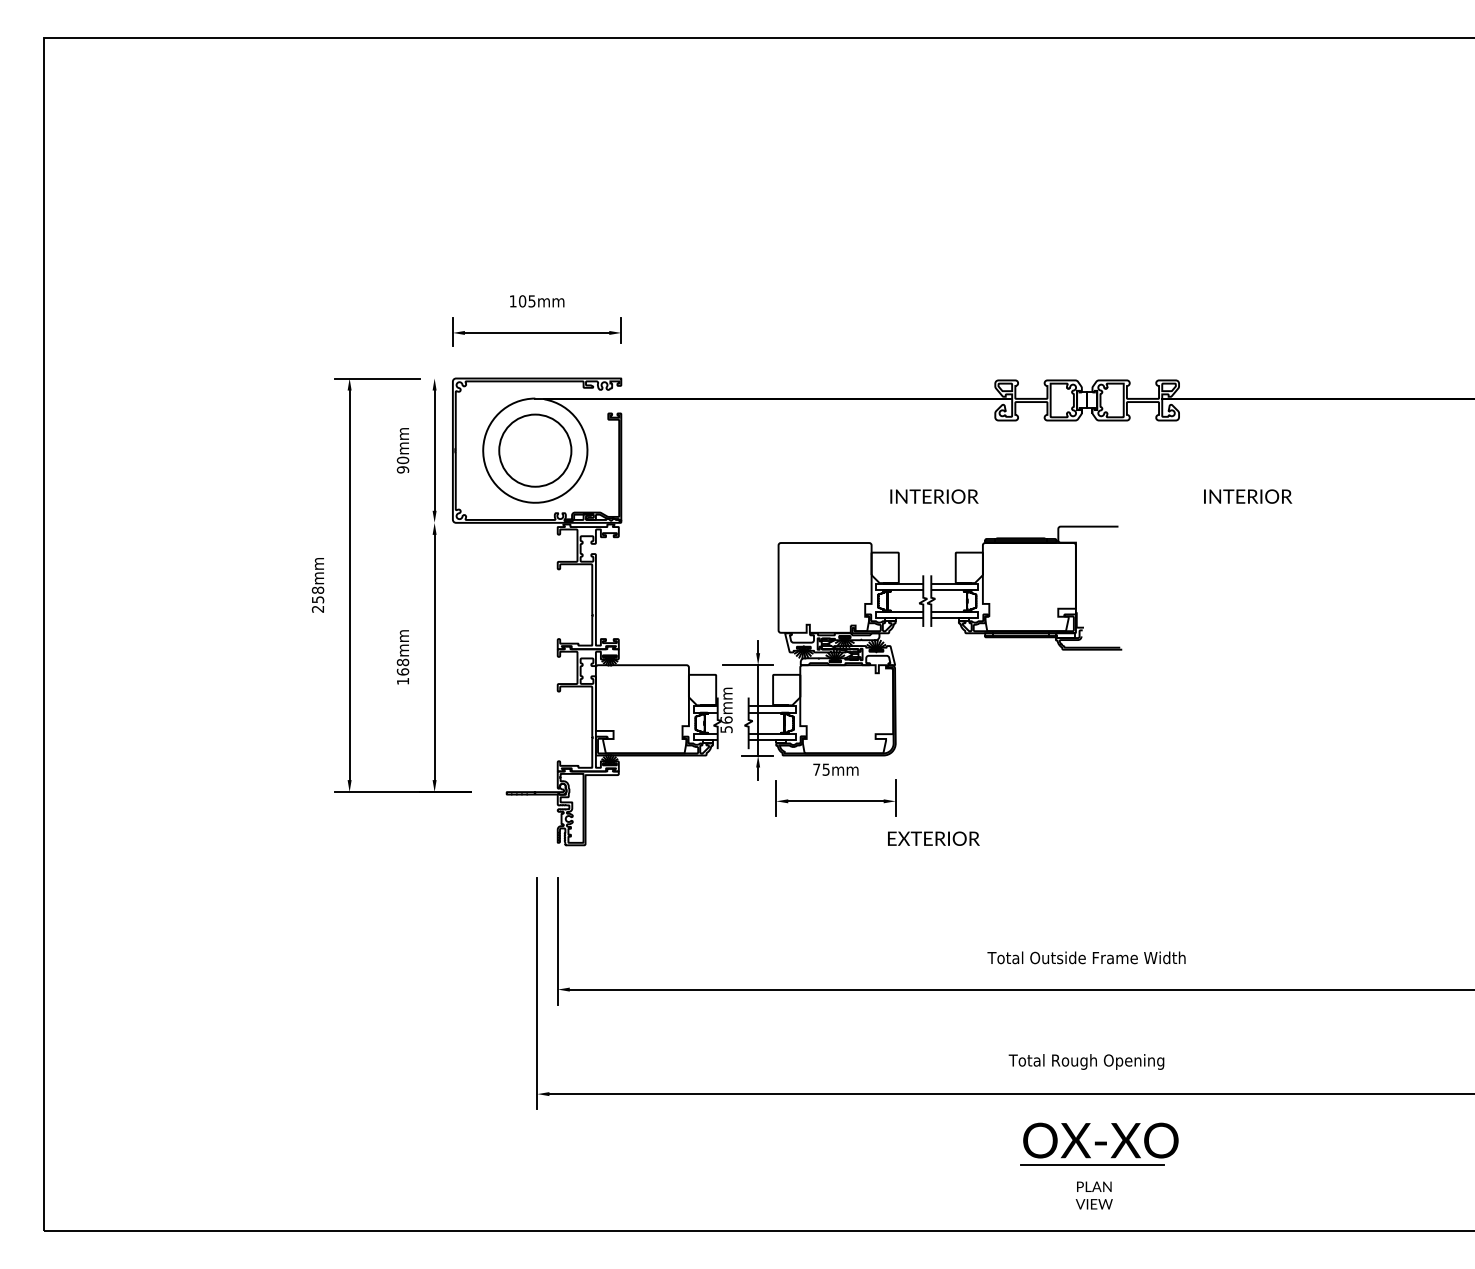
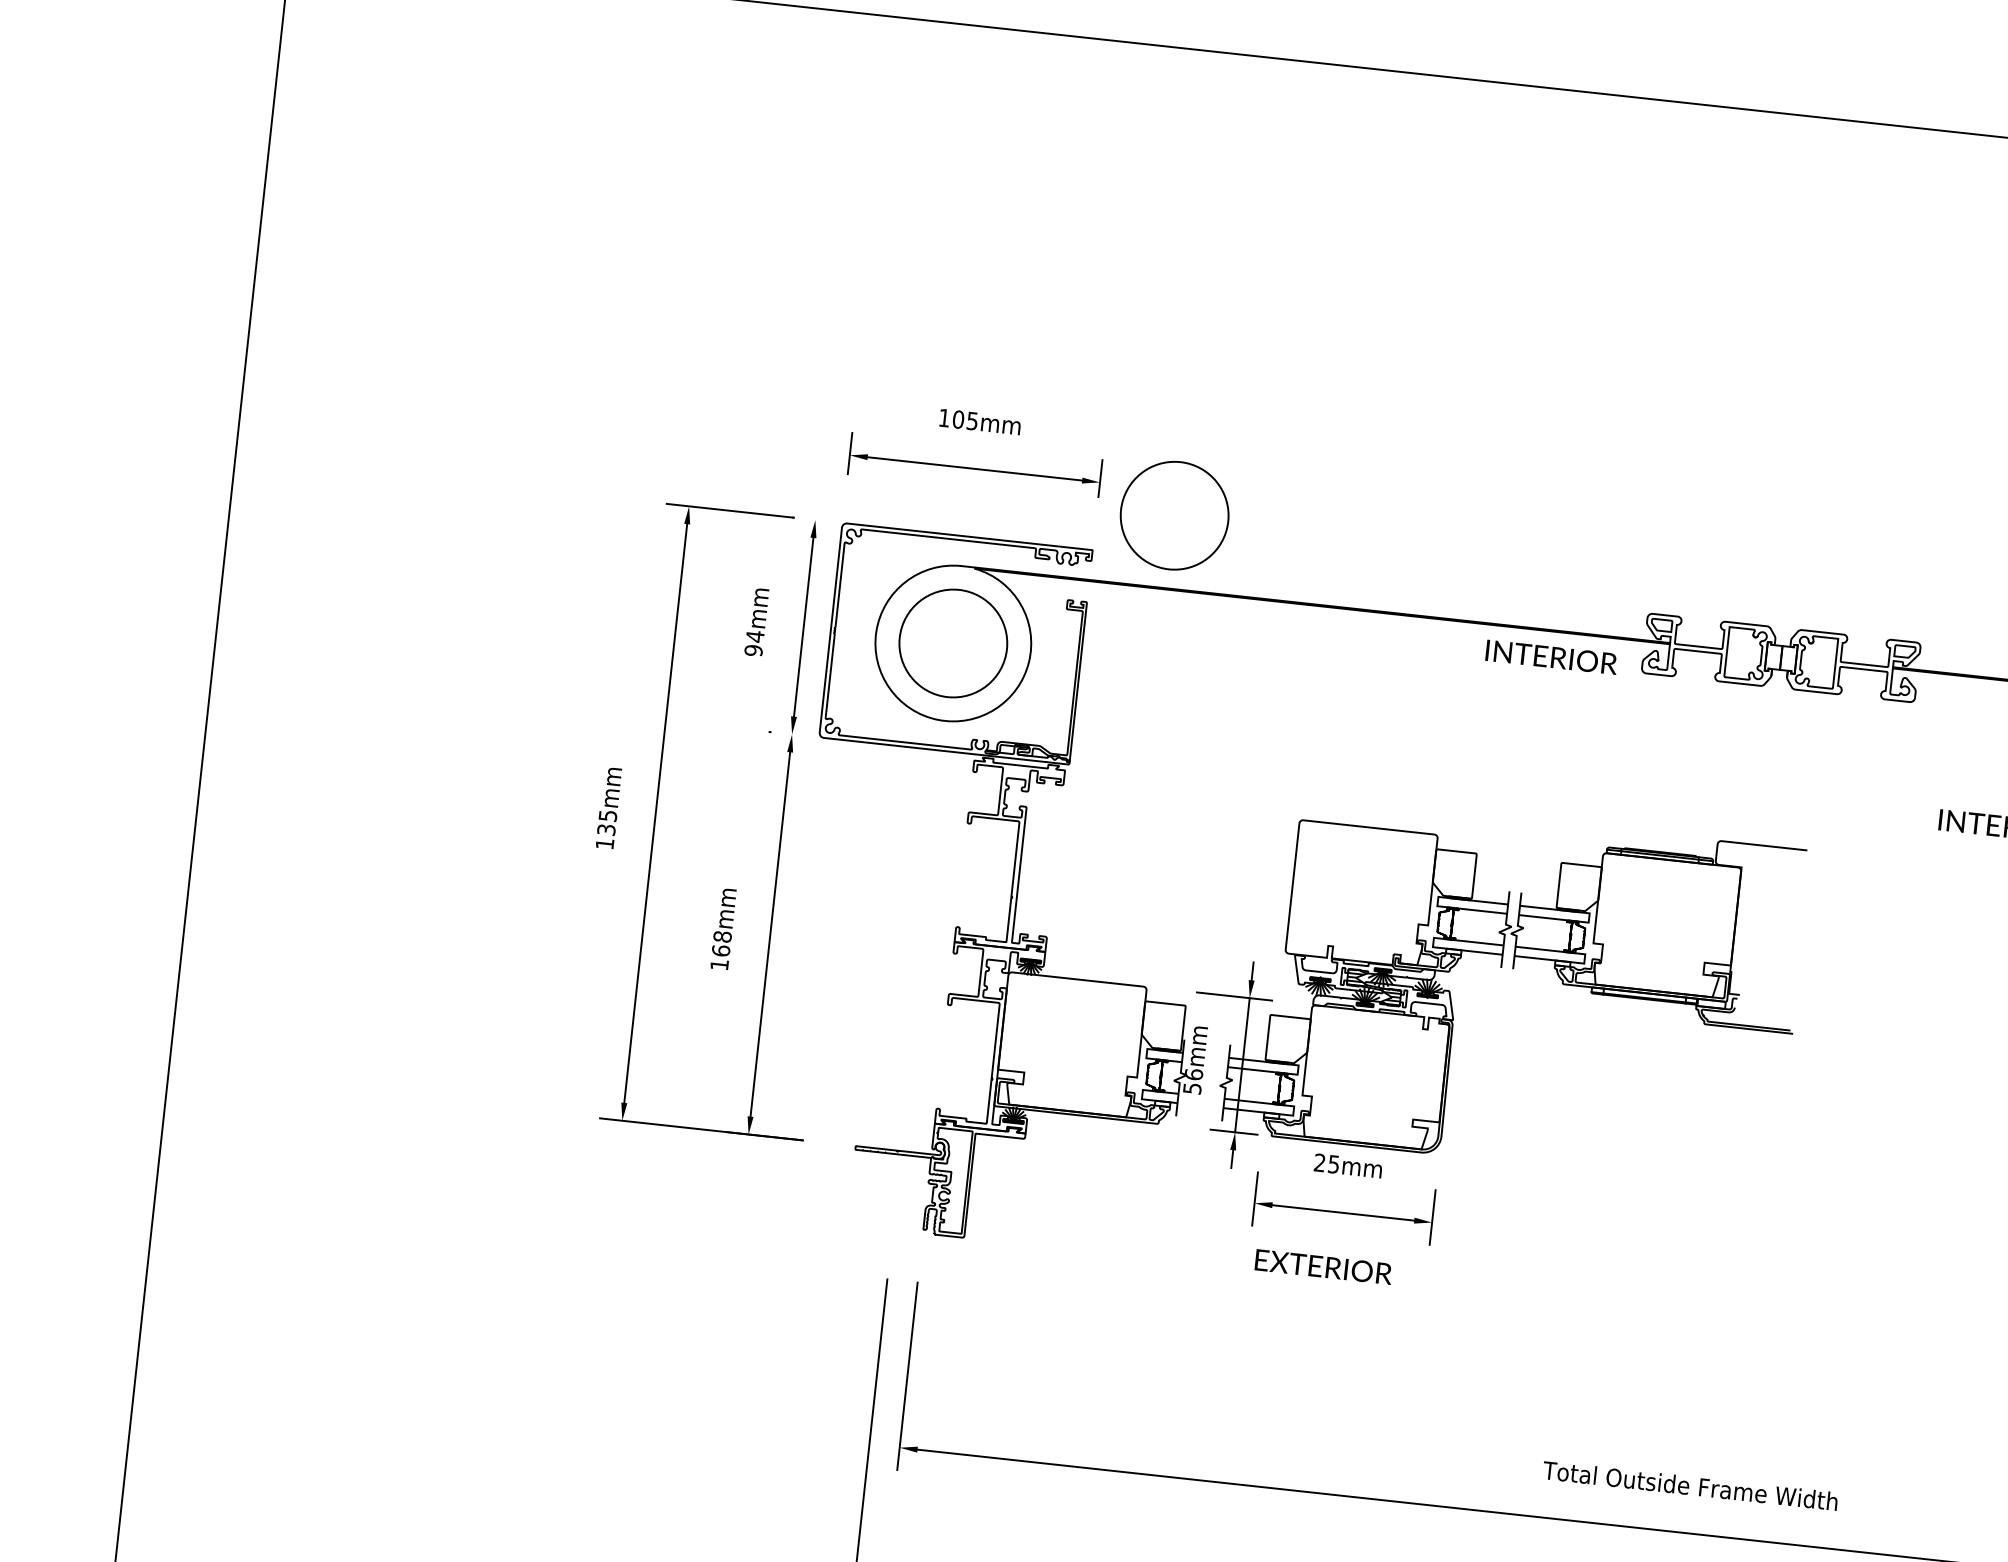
circle: (673, 349) -> (1174, 515), added
text: (402, 460) -> (754, 636), 90mm -> 94mm
text: (934, 496) -> (1551, 657), moved
text: (317, 599) -> (605, 829), 258mm -> 135mm
text: (816, 769) -> (1319, 1162), 75mm -> 25mm
text: (933, 838) -> (1323, 1266), moved

